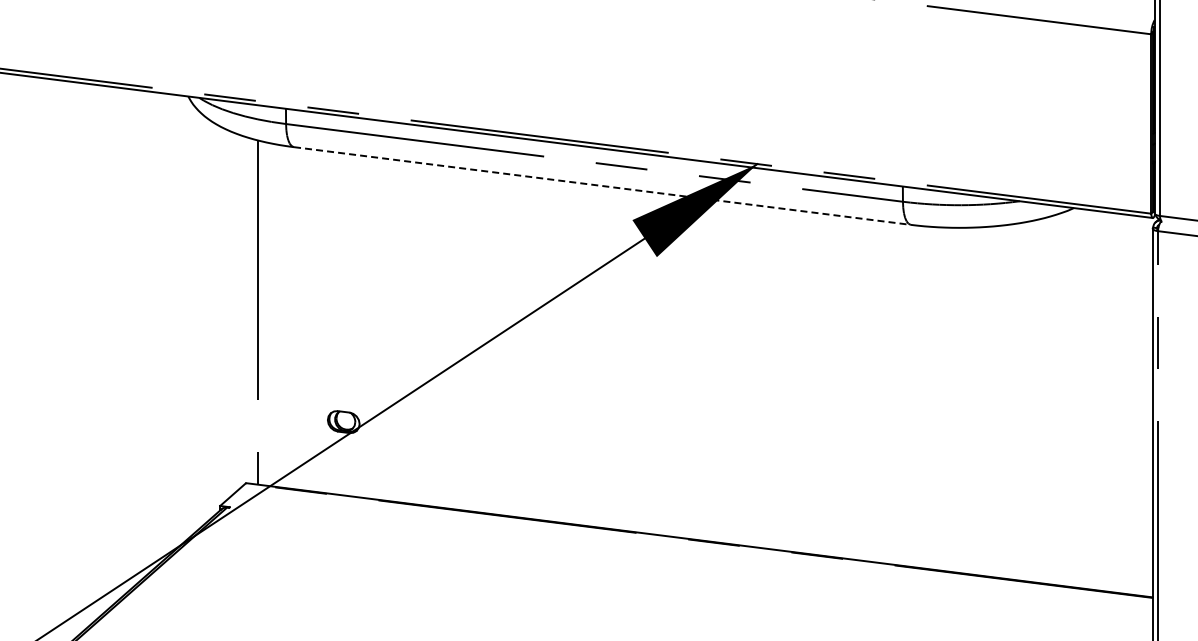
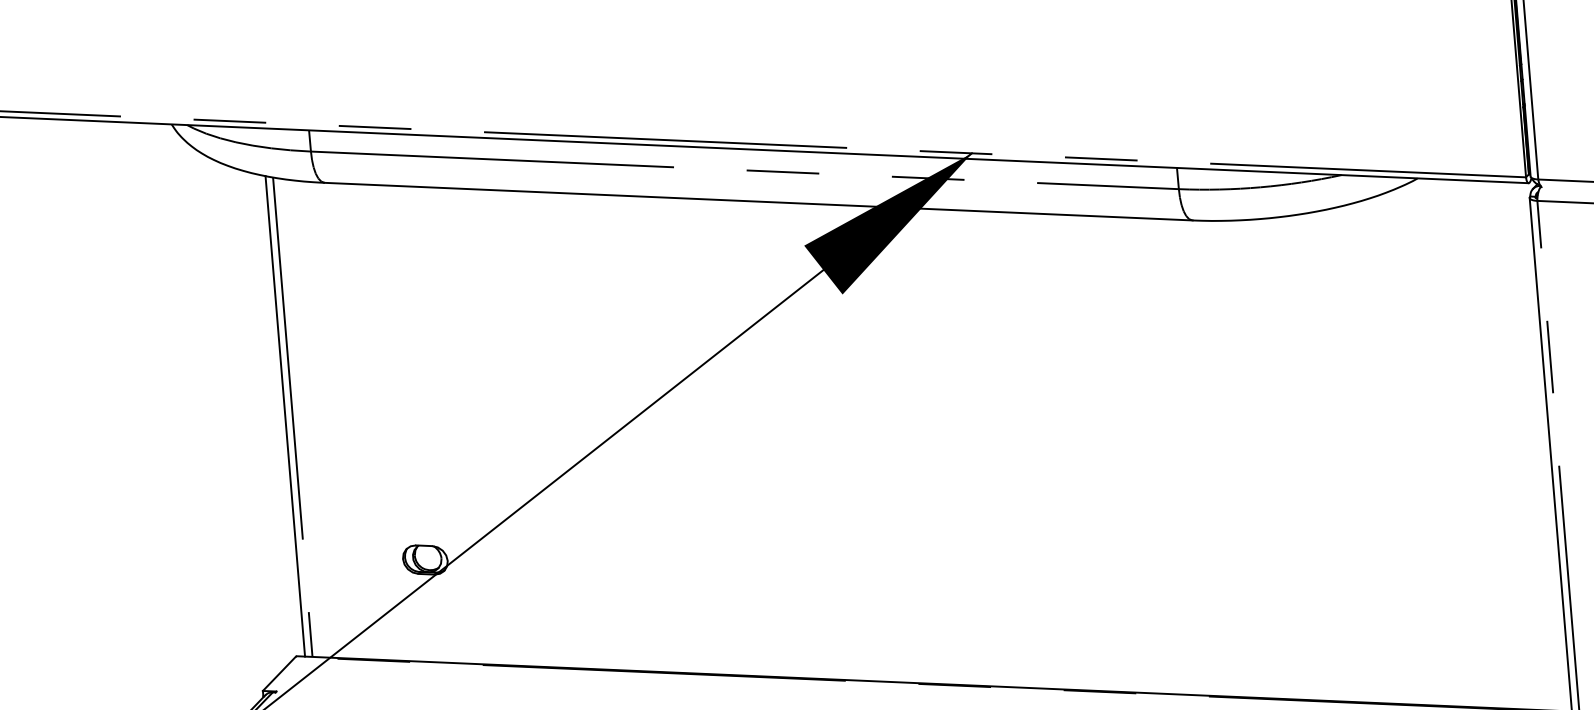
line: (602, 186) -> (758, 202), dashed -> solid
line: (252, 310) -> (285, 415), added

